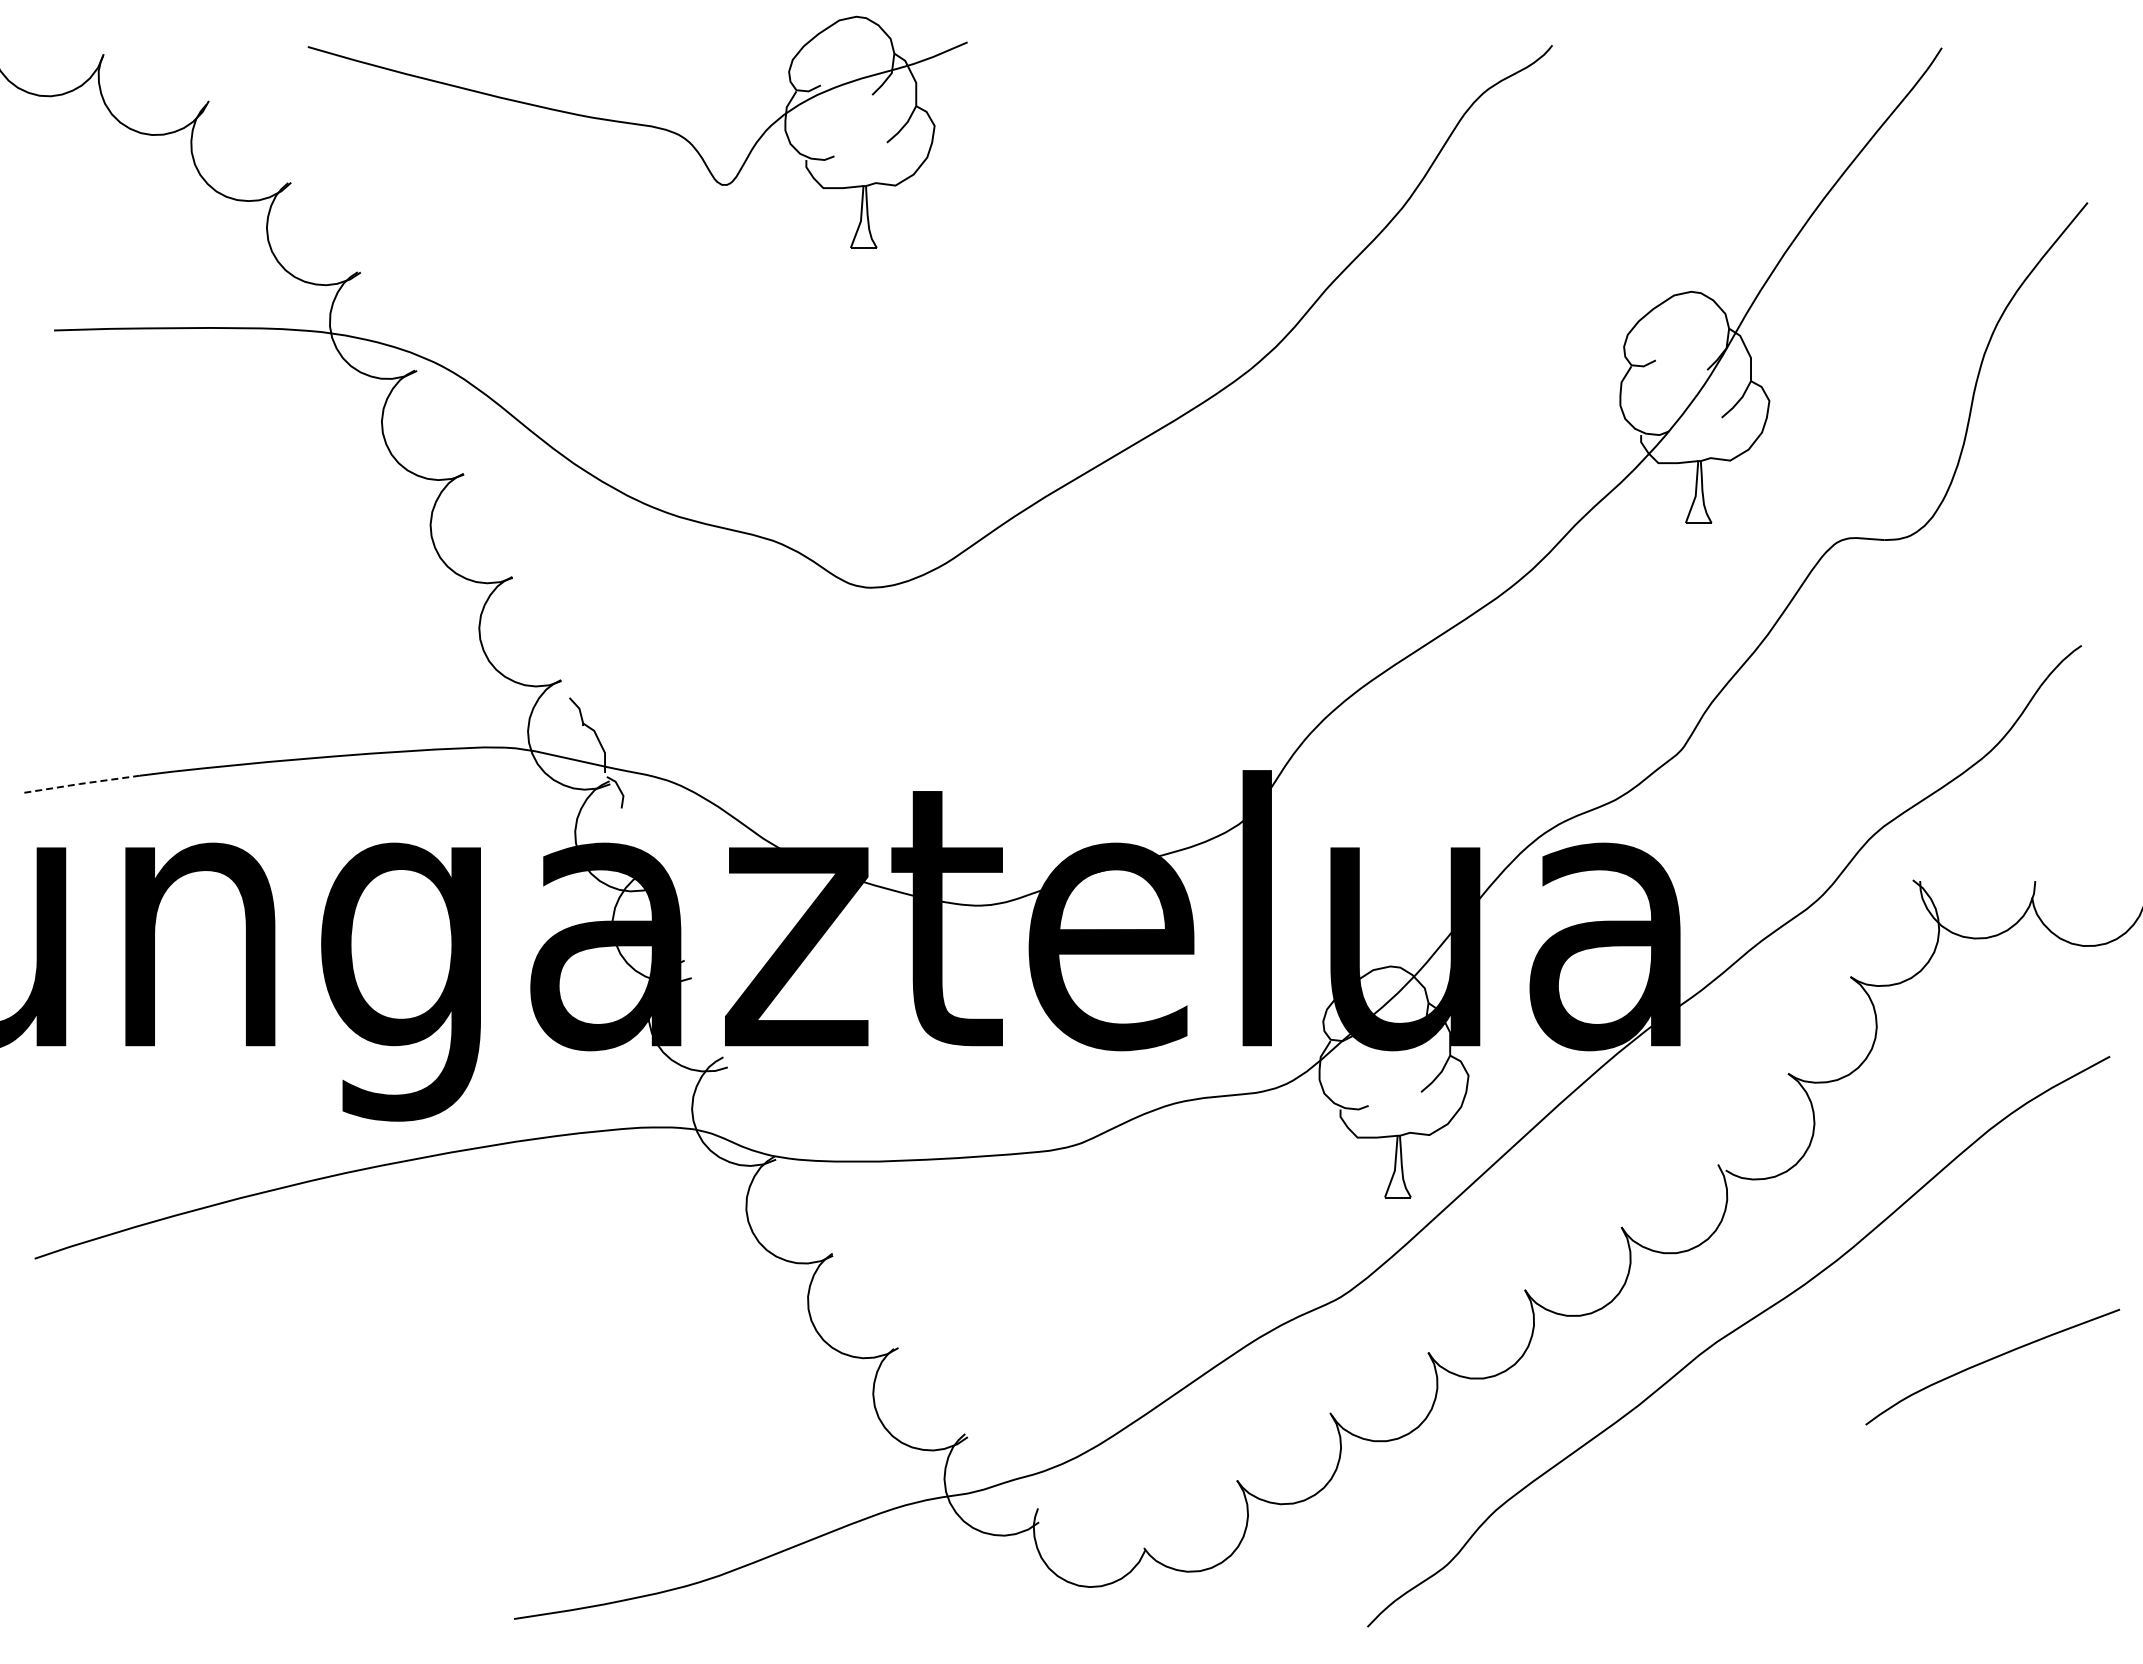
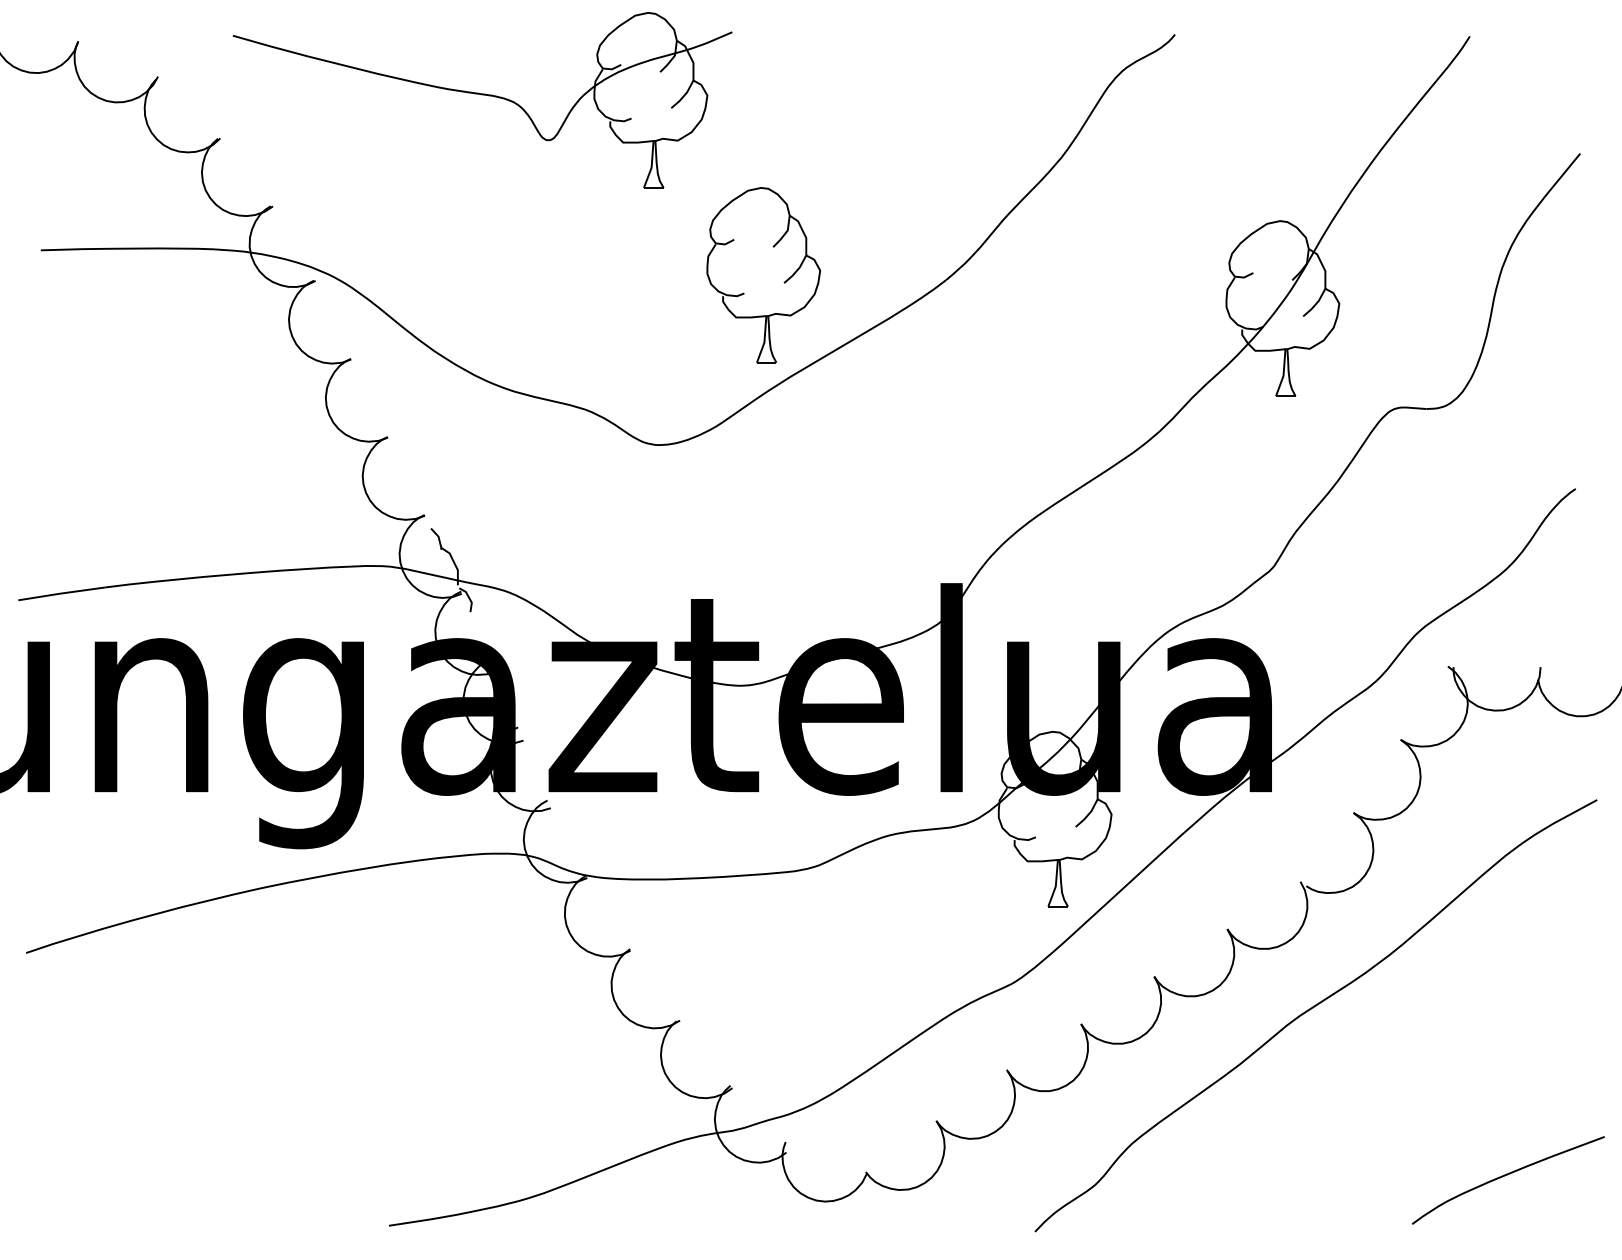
part: (1035, 372) -> (783, 282), added
line: (81, 783) -> (61, 593), dashed -> solid
curve: (1991, 1360) -> (1507, 1175), moved

